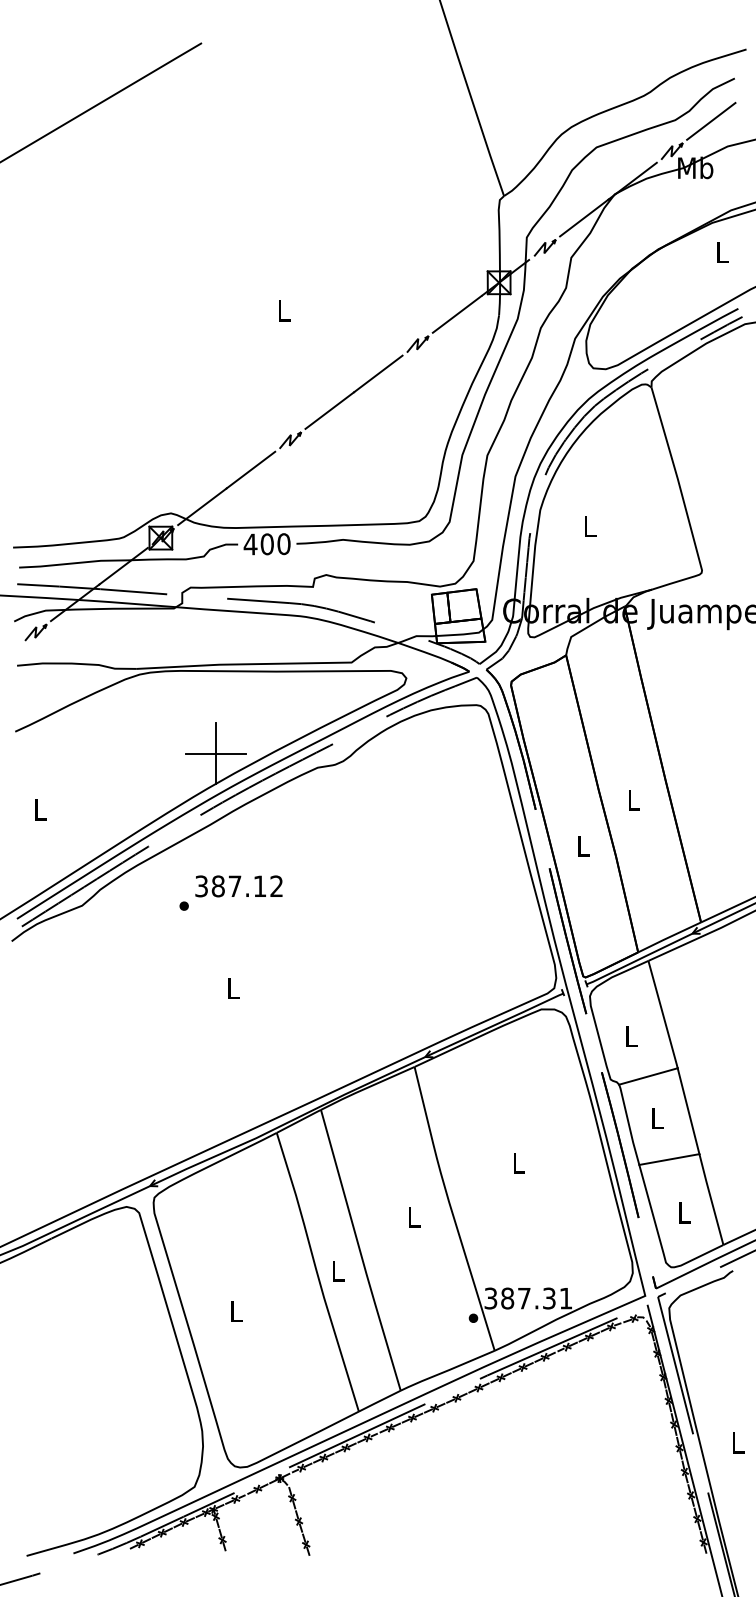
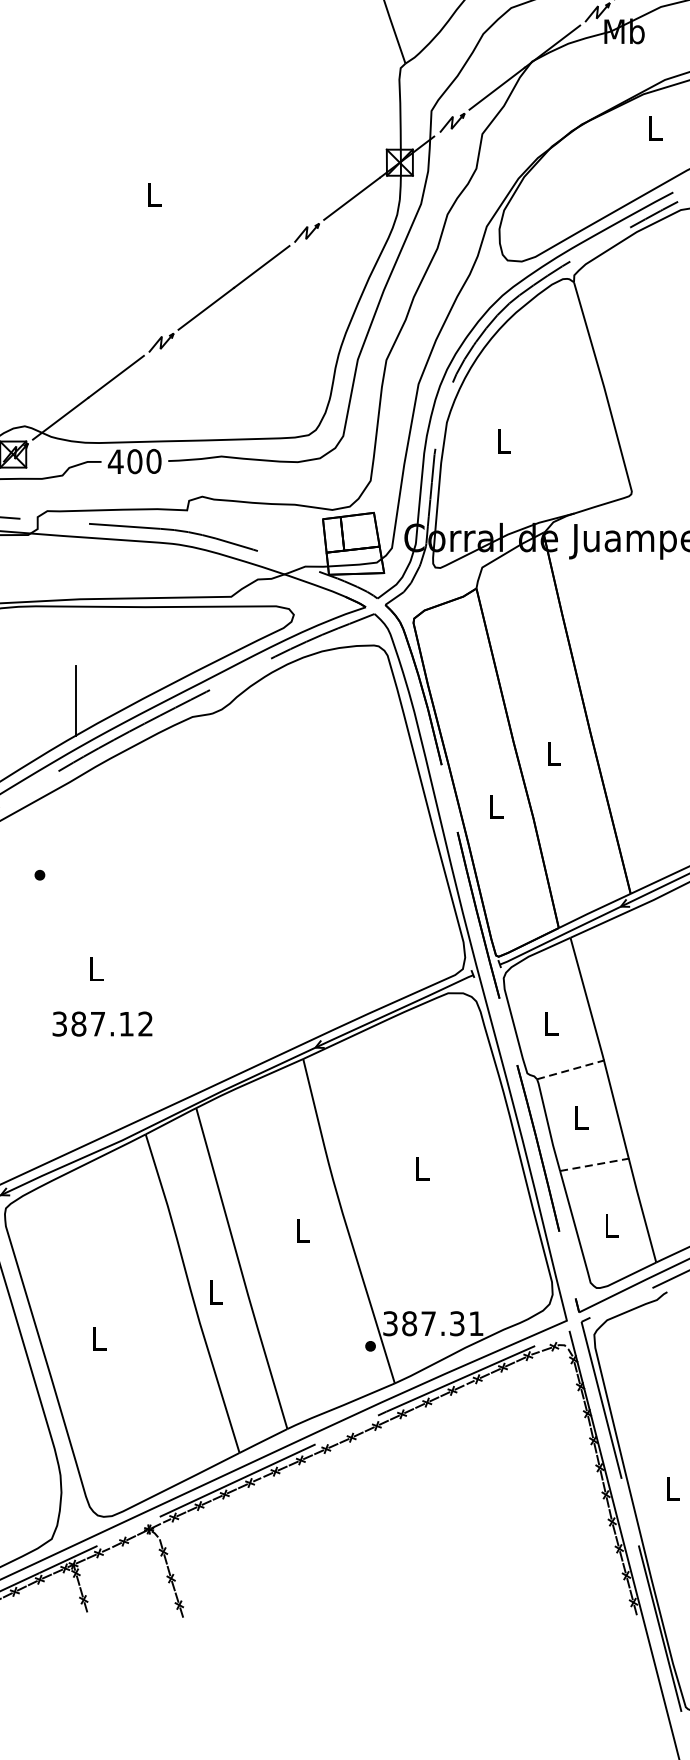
line: (215, 753) -> (75, 700), removed
text: (238, 886) -> (101, 1024), moved
line: (648, 1076) -> (570, 1069), solid -> dashed
line: (669, 1159) -> (594, 1164), solid -> dashed

